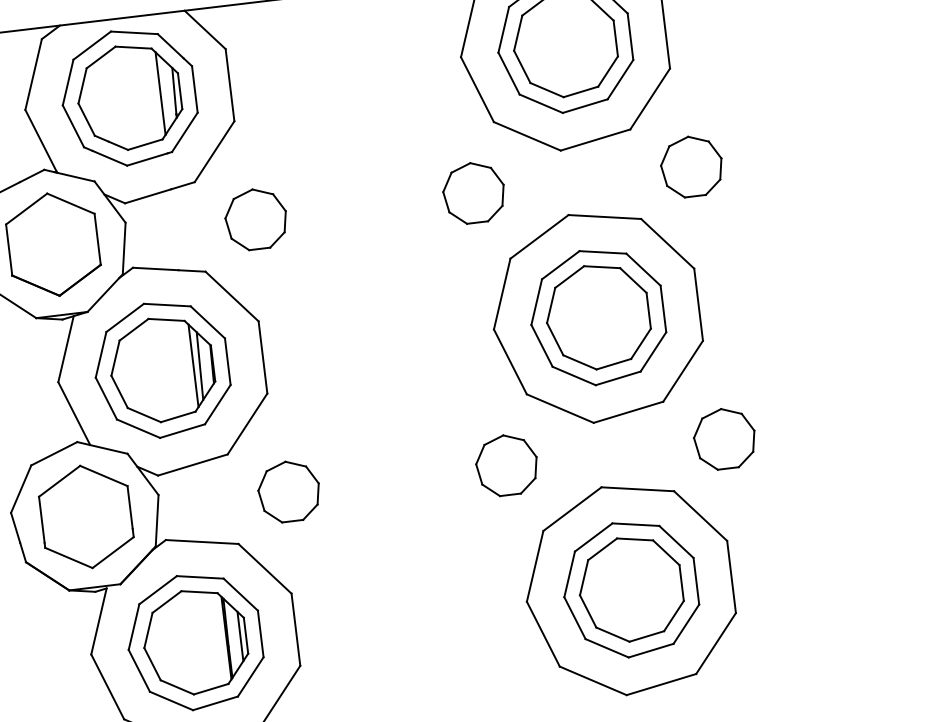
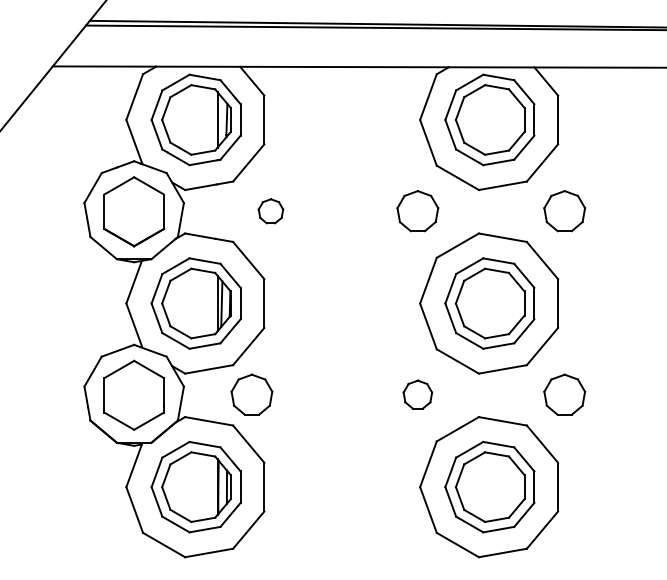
part: (255, 219) -> (270, 211), size x0.6
part: (506, 464) -> (417, 394), size x0.7
part: (288, 491) -> (251, 394), moved

